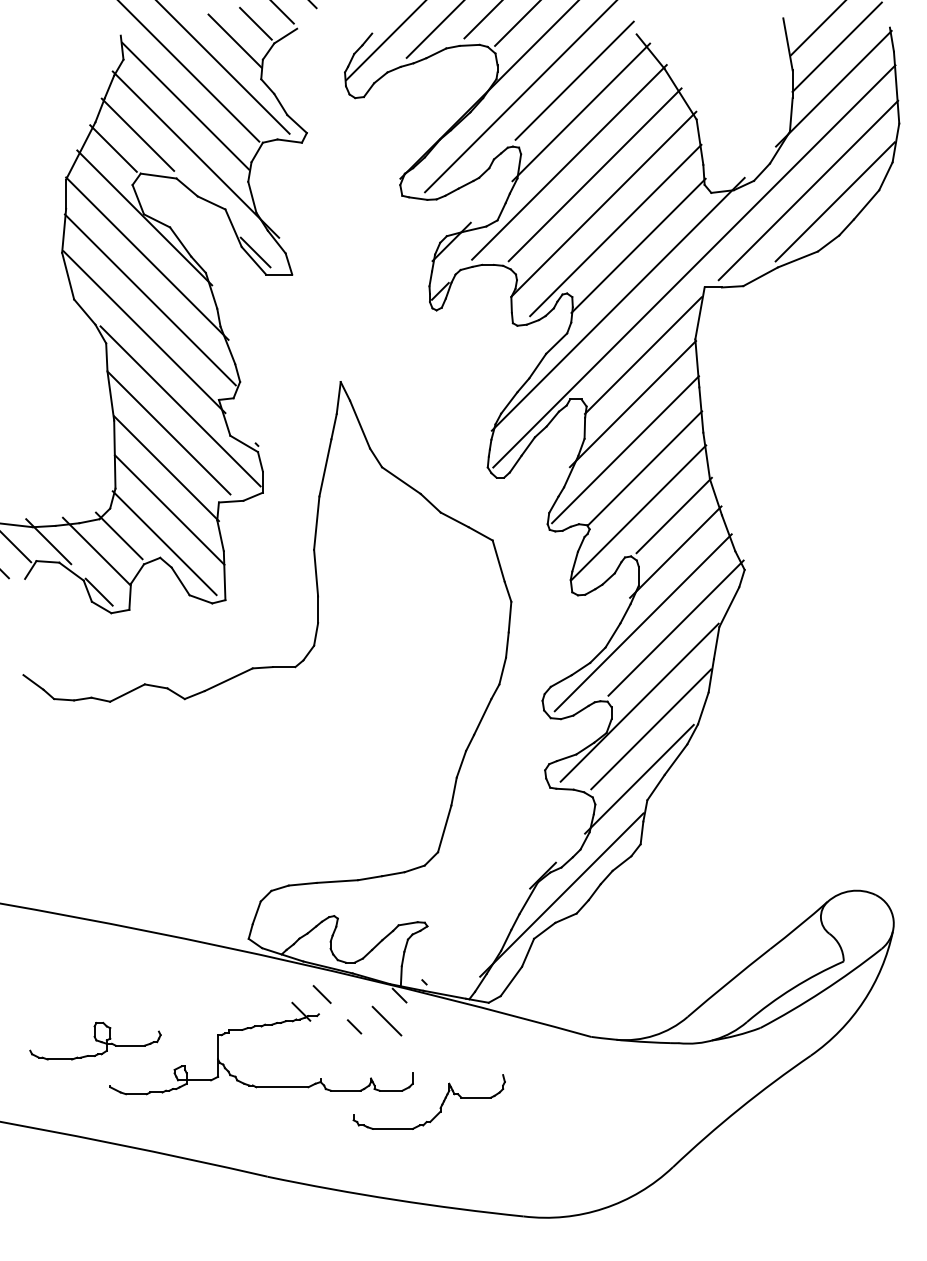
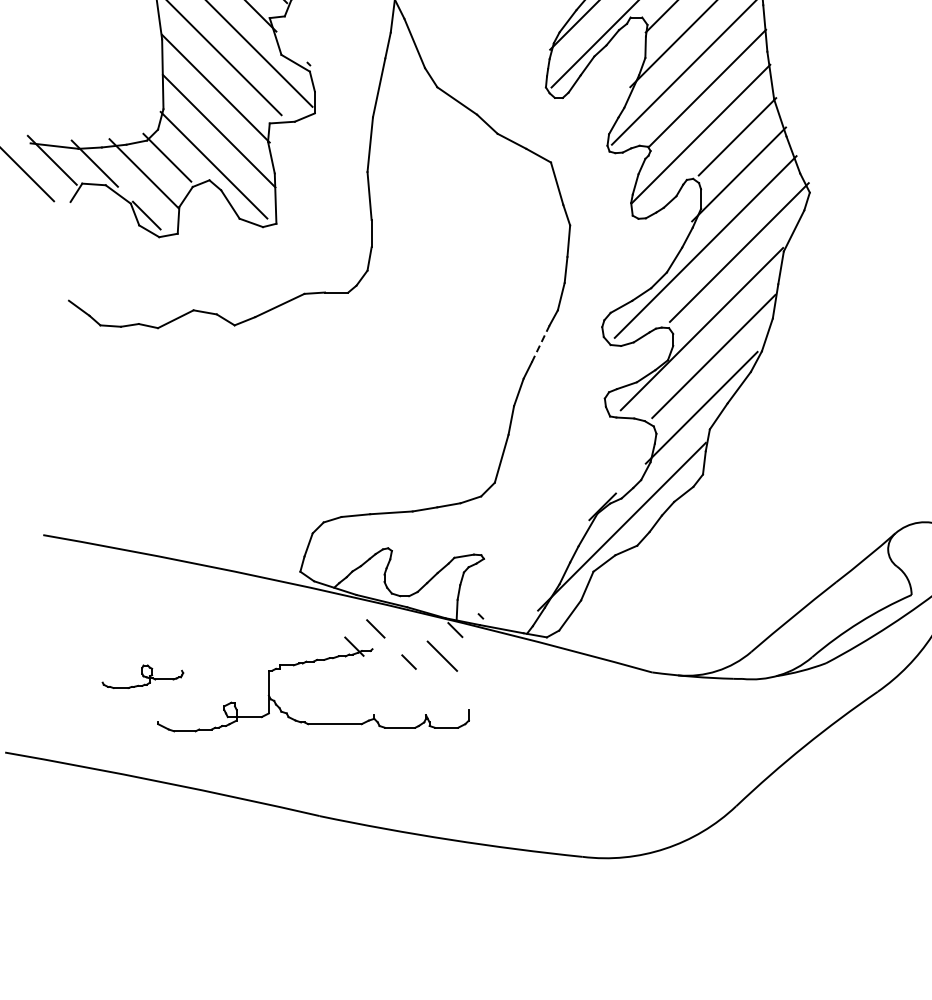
line: (482, 717) -> (540, 344), solid -> dashed
part: (95, 1040) -> (142, 676), size x0.6
part: (439, 1107) -> (496, 744), removed

